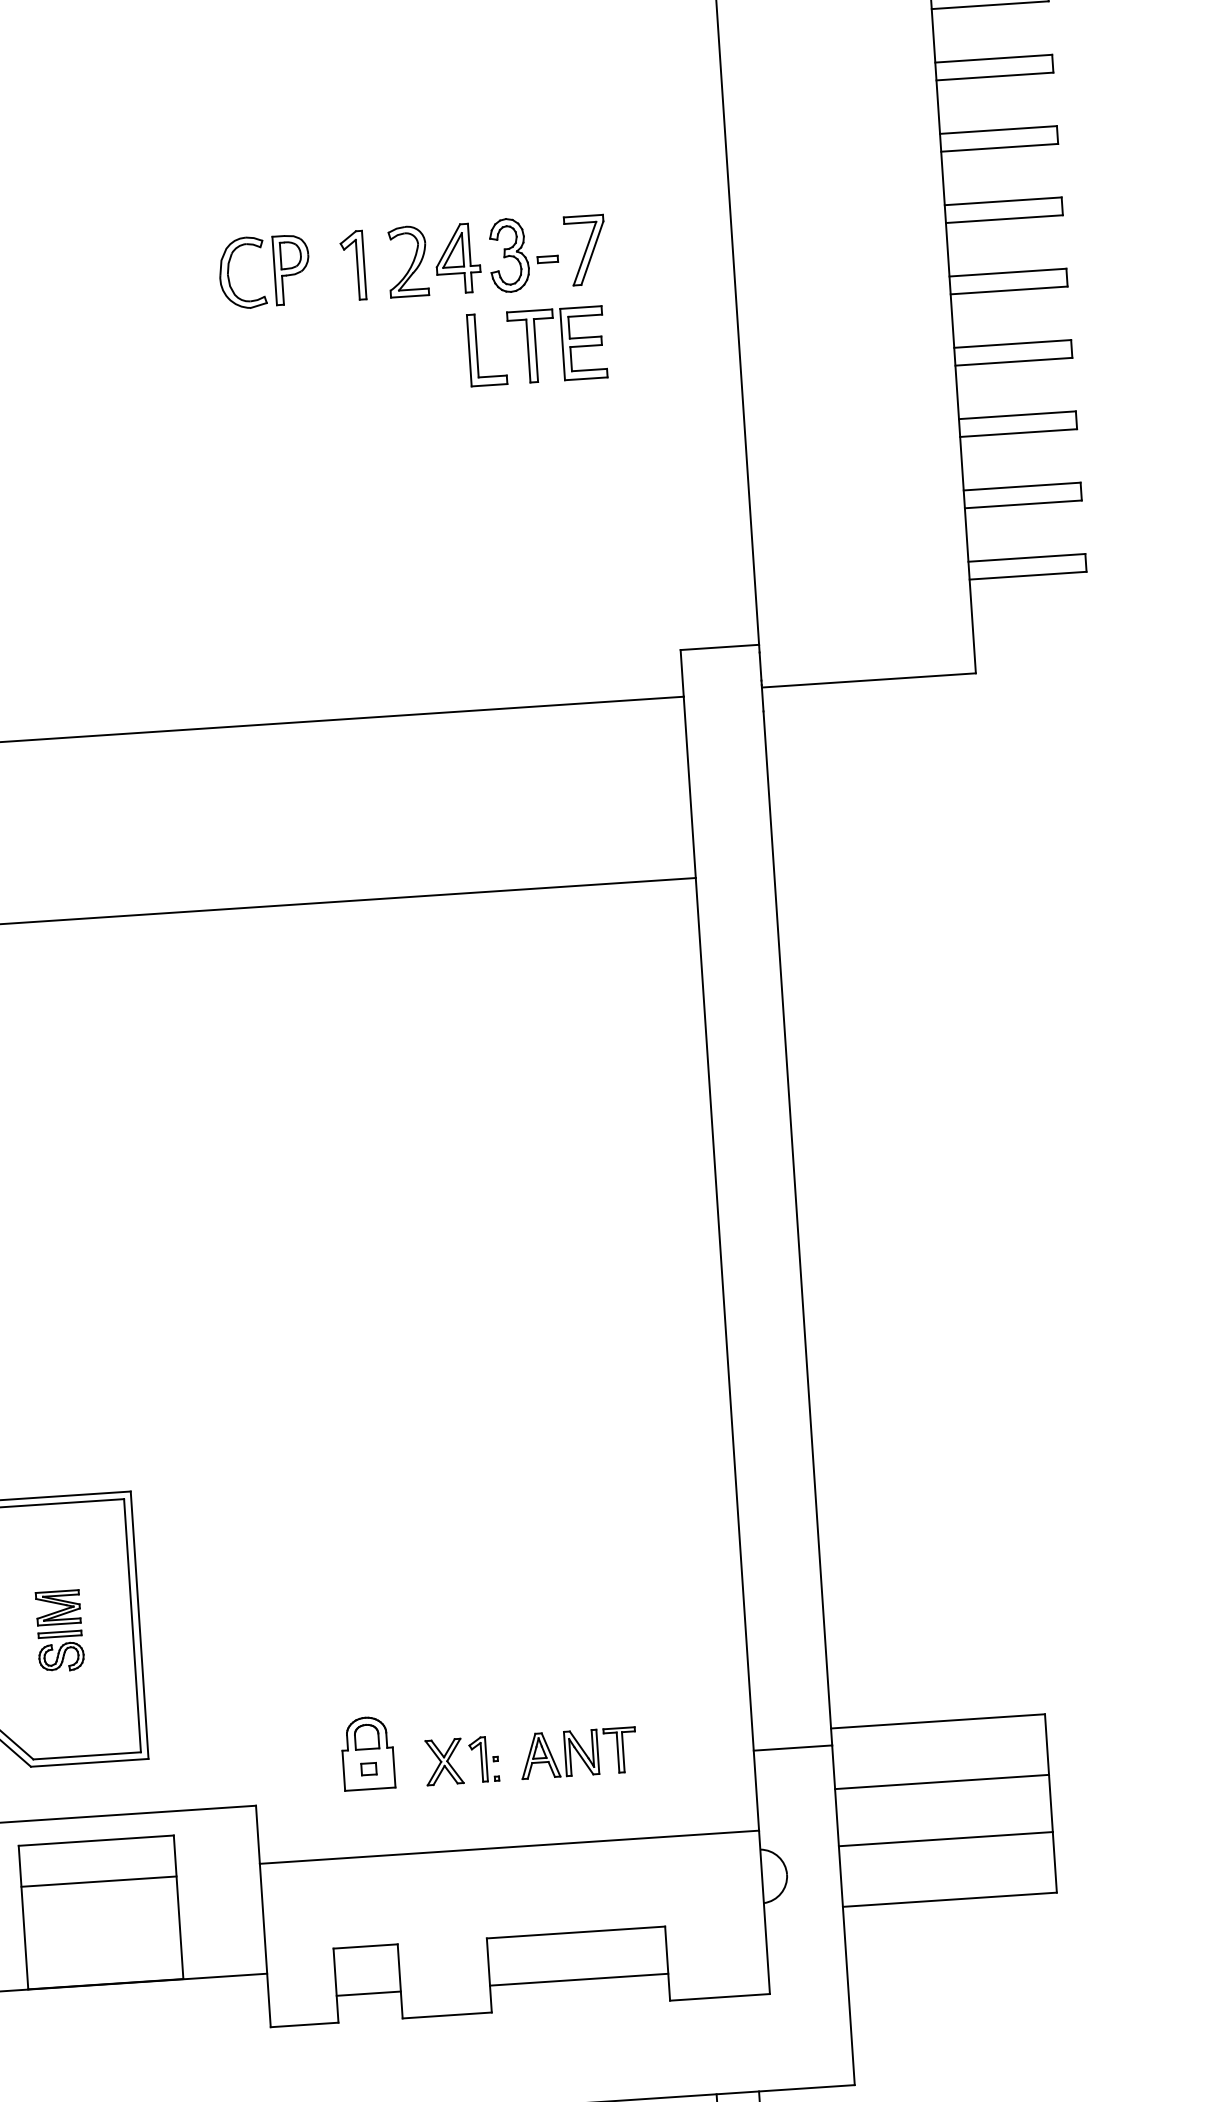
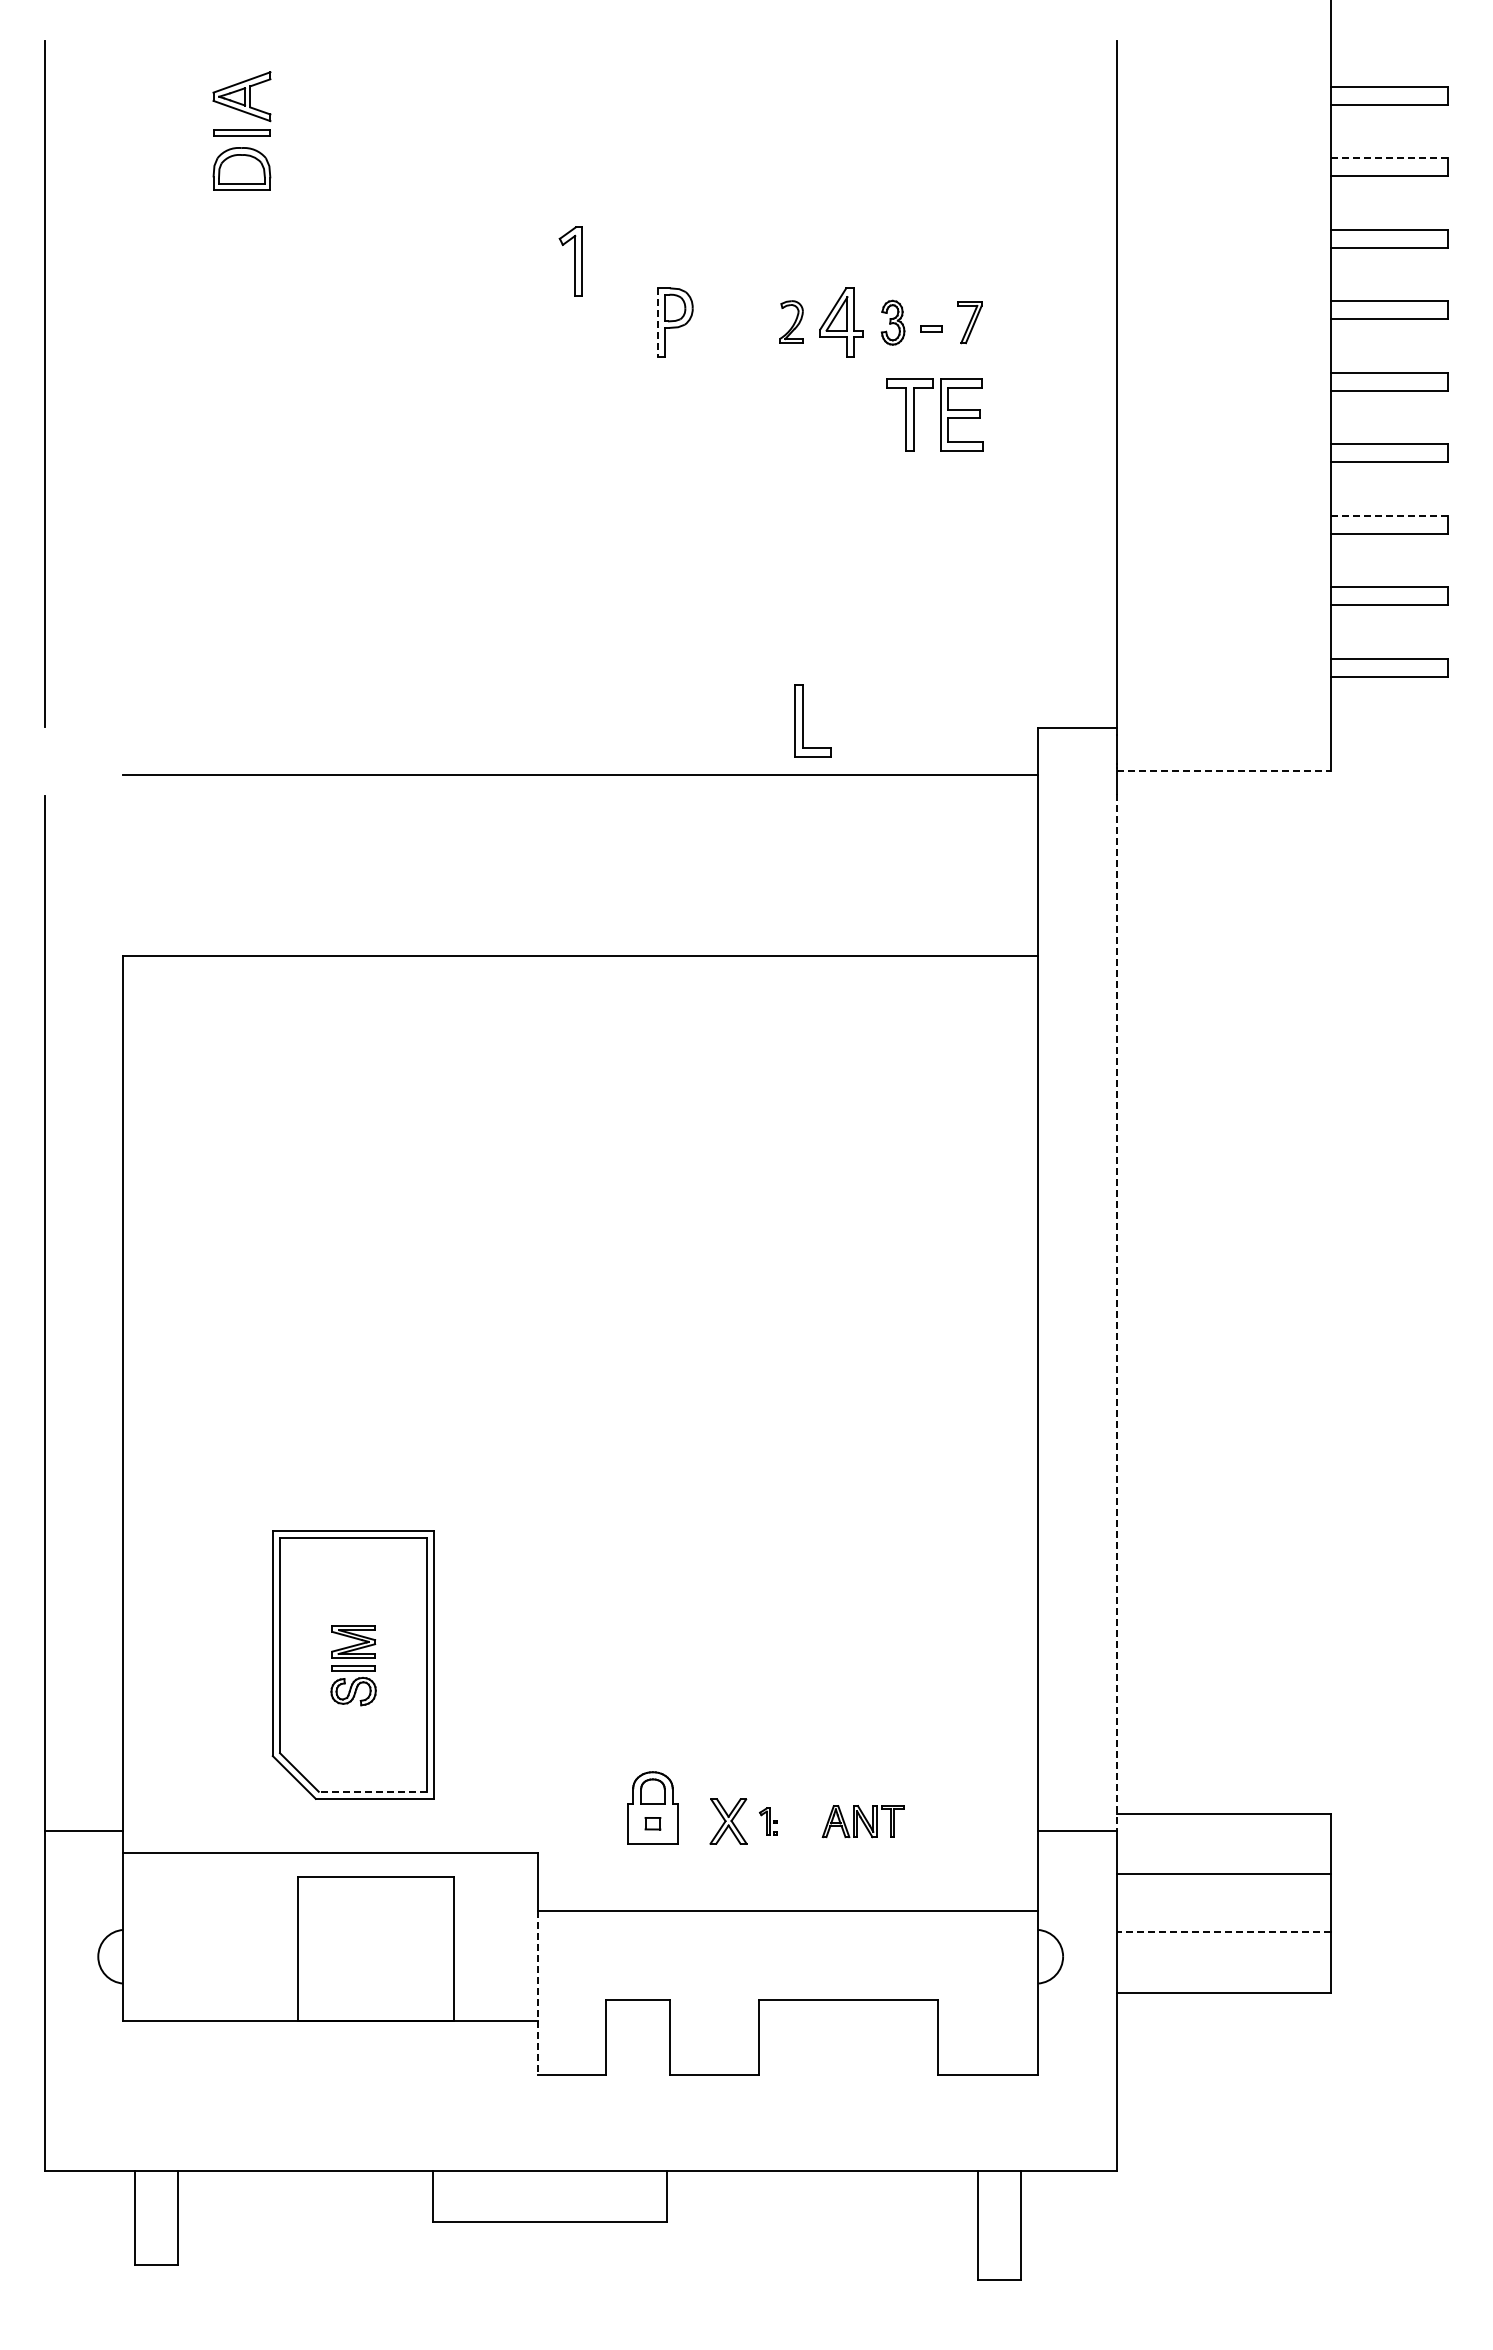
line: (993, 58) -> (1389, 158), solid -> dashed
part: (585, 250) -> (969, 322), size x0.6
part: (508, 255) -> (892, 322), size x0.6
part: (407, 261) -> (791, 321), size x0.6
part: (352, 265) -> (570, 261), moved
line: (275, 271) -> (658, 323), solid -> dashed
part: (229, 273) -> (612, 322), removed
part: (477, 349) -> (803, 720), moved
line: (1017, 415) -> (1389, 515), solid -> dashed
line: (869, 680) -> (1224, 770), solid -> dashed
line: (797, 1229) -> (1116, 1313), solid -> dashed
part: (577, 1753) -> (862, 1821), size x0.7
line: (87, 1755) -> (372, 1791), solid -> dashed
part: (483, 1759) -> (767, 1821), size x0.6
line: (945, 1838) -> (1223, 1931), solid -> dashed
line: (98, 1882) -> (375, 1918), removed
line: (264, 1945) -> (537, 1992), solid -> dashed
line: (578, 1979) -> (848, 2047), removed
line: (368, 1993) -> (637, 2047), removed

